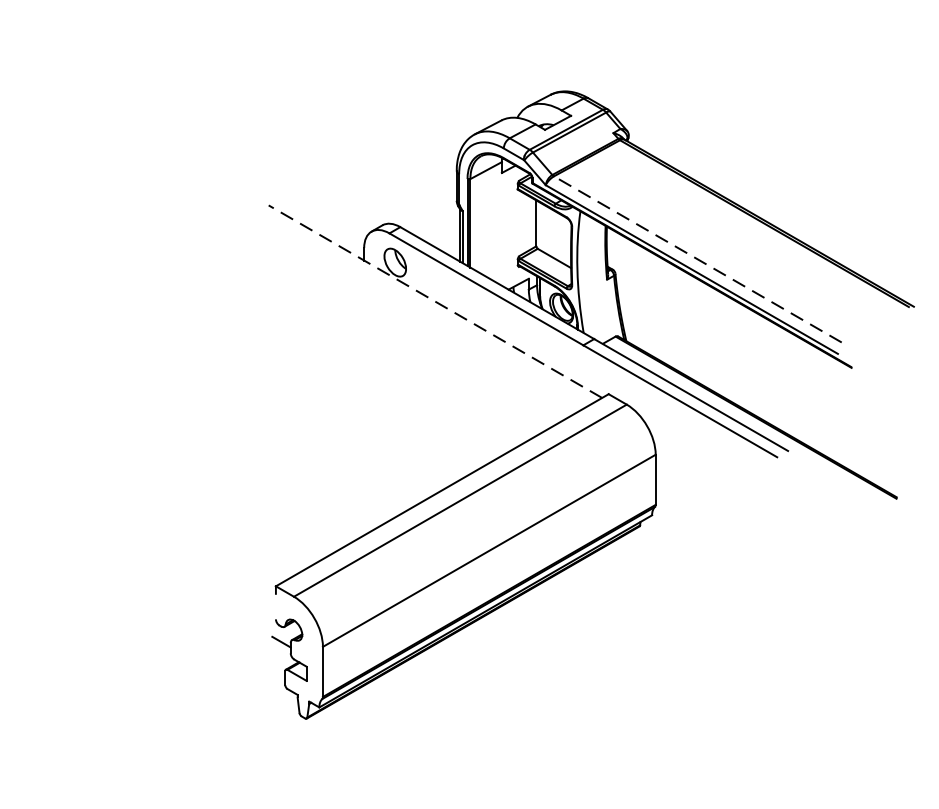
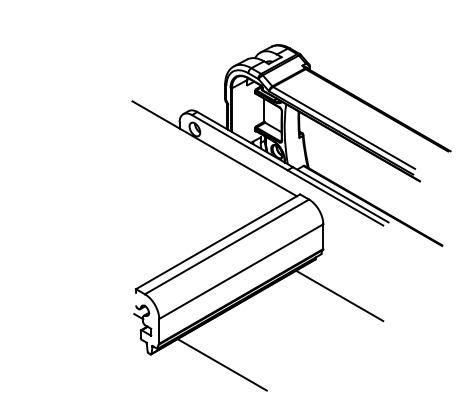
line: (698, 258) -> (344, 127), dashed -> solid
line: (435, 301) -> (214, 148), dashed -> solid
line: (688, 599) -> (339, 295), added
line: (449, 739) -> (221, 364), added

